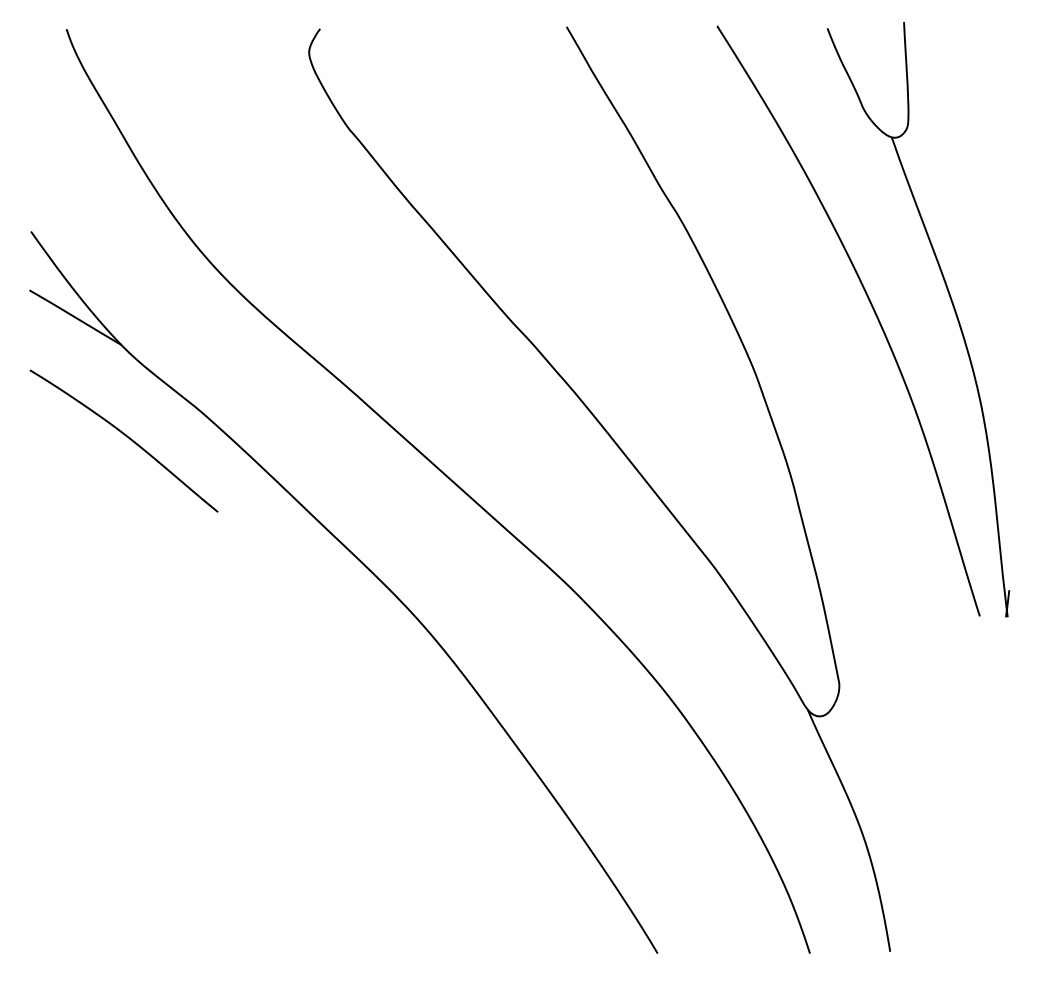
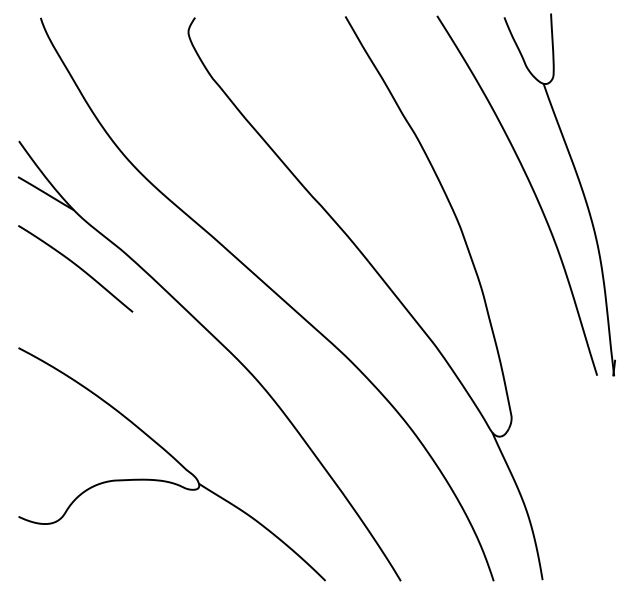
part: (281, 762) -> (171, 464), added

